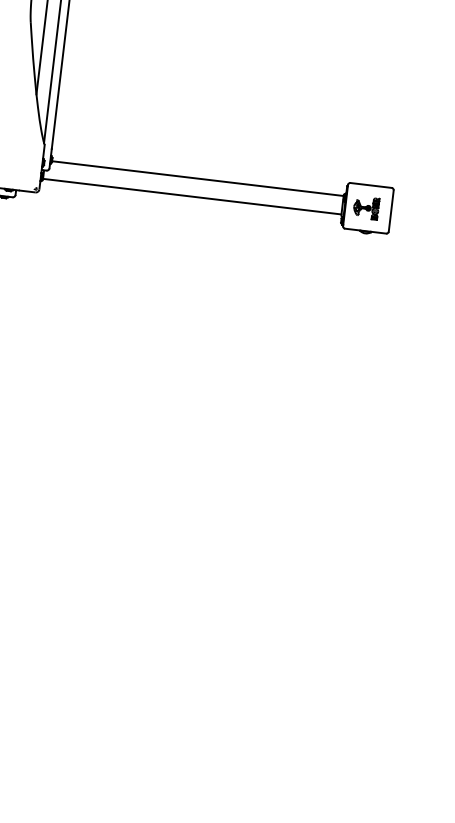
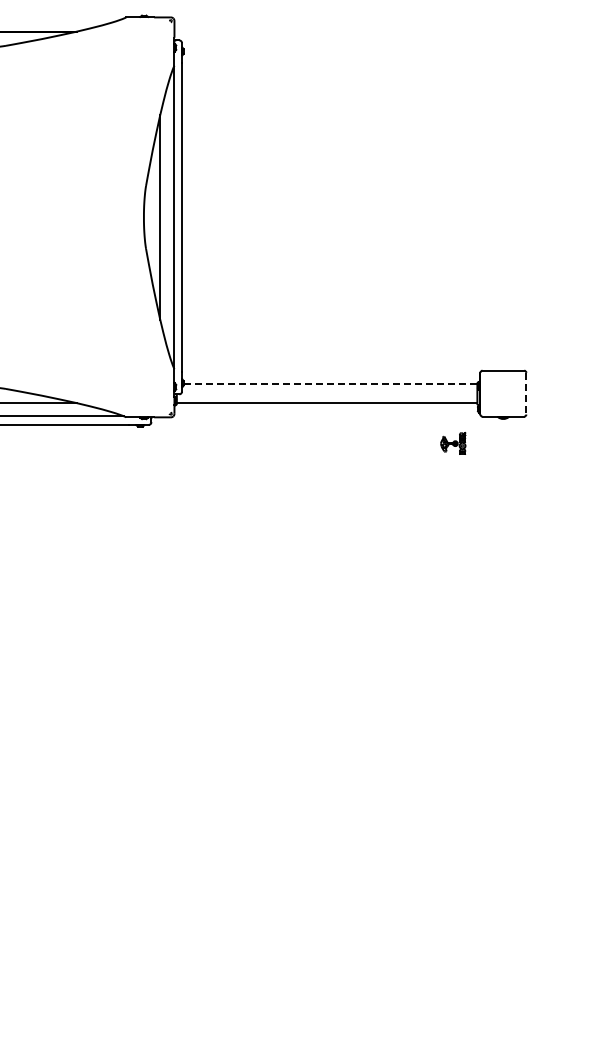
line: (197, 178) -> (330, 384), solid -> dashed
part: (366, 207) -> (453, 443), moved
line: (391, 210) -> (526, 393), solid -> dashed

